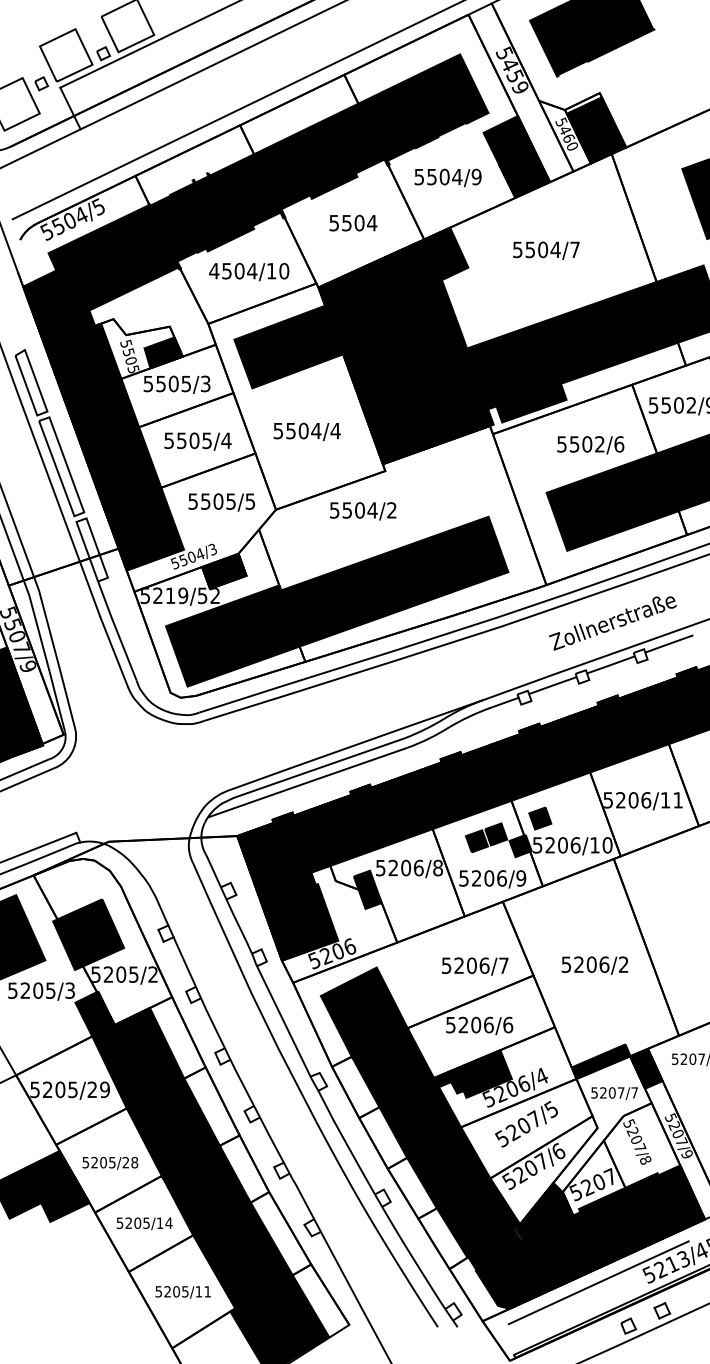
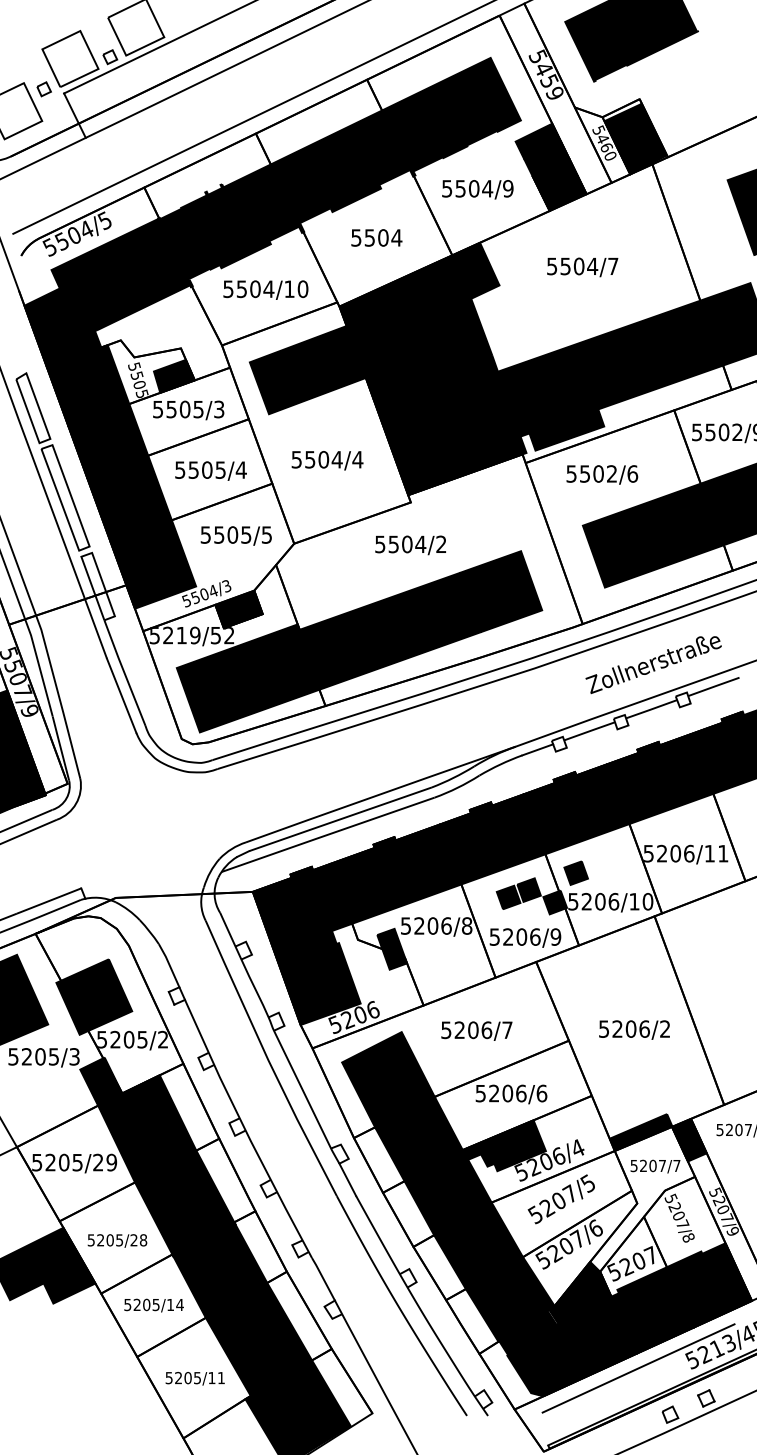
text: (214, 271) -> (228, 289), 4504/10 -> 5504/10
text: (590, 445) -> (602, 475), moved
text: (363, 511) -> (411, 545), moved
text: (475, 966) -> (477, 1031), moved

